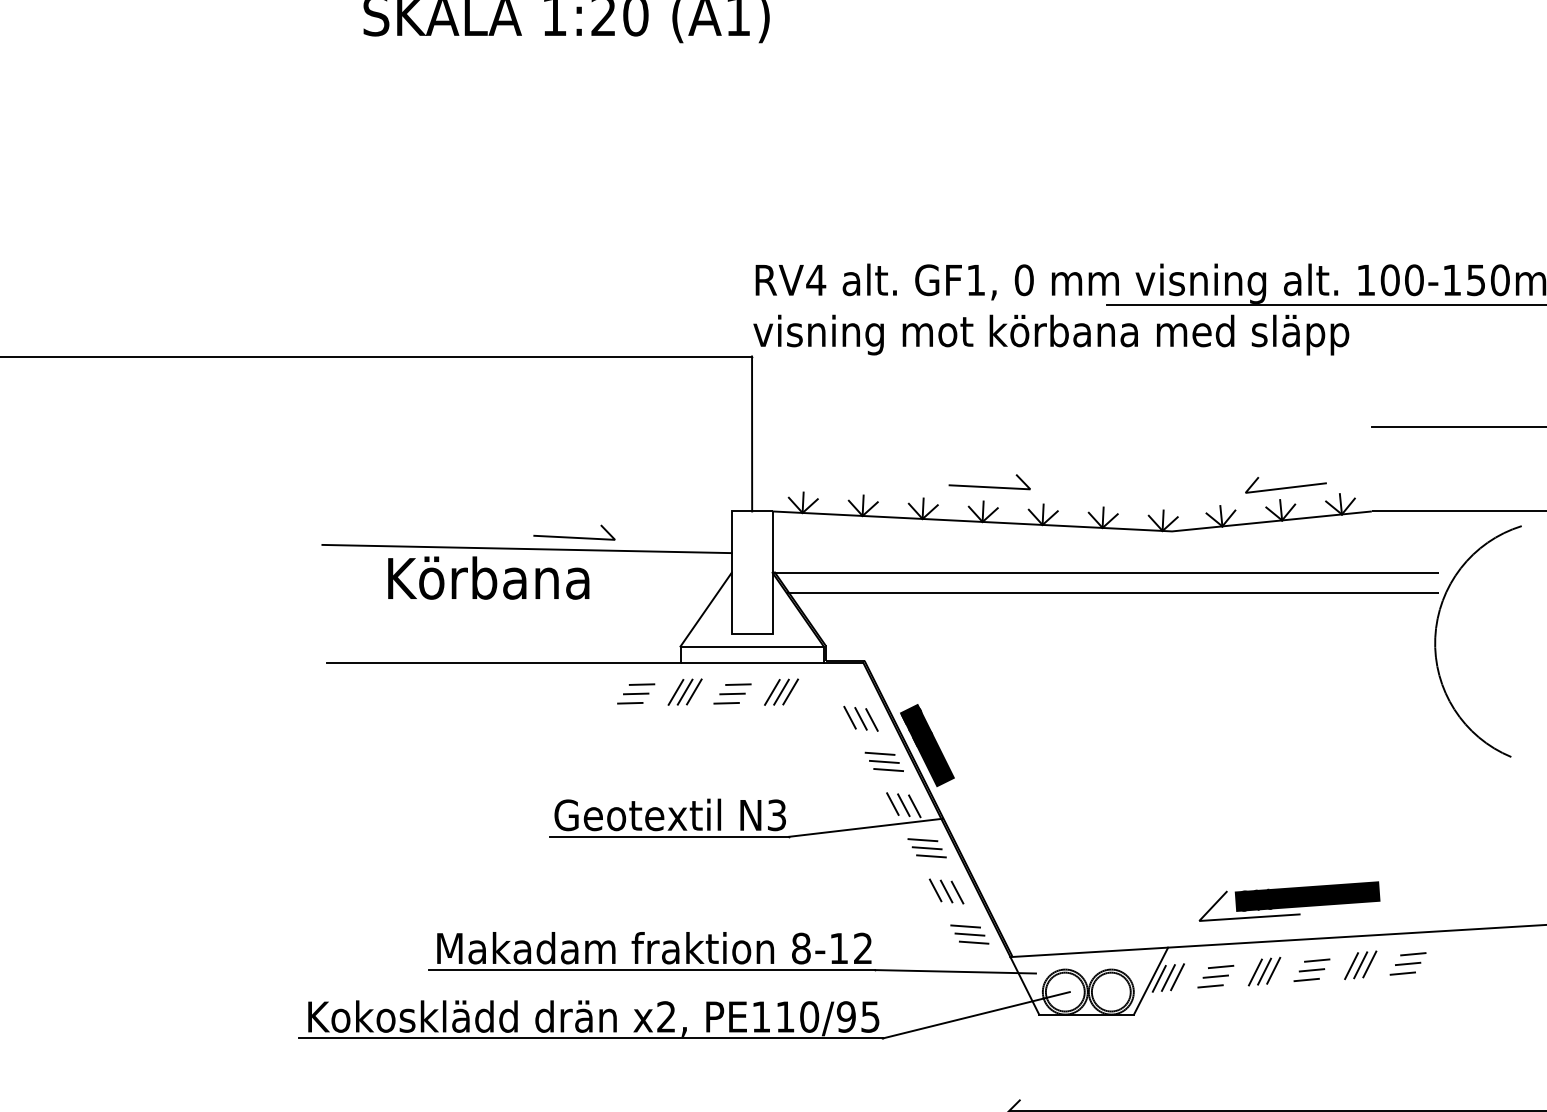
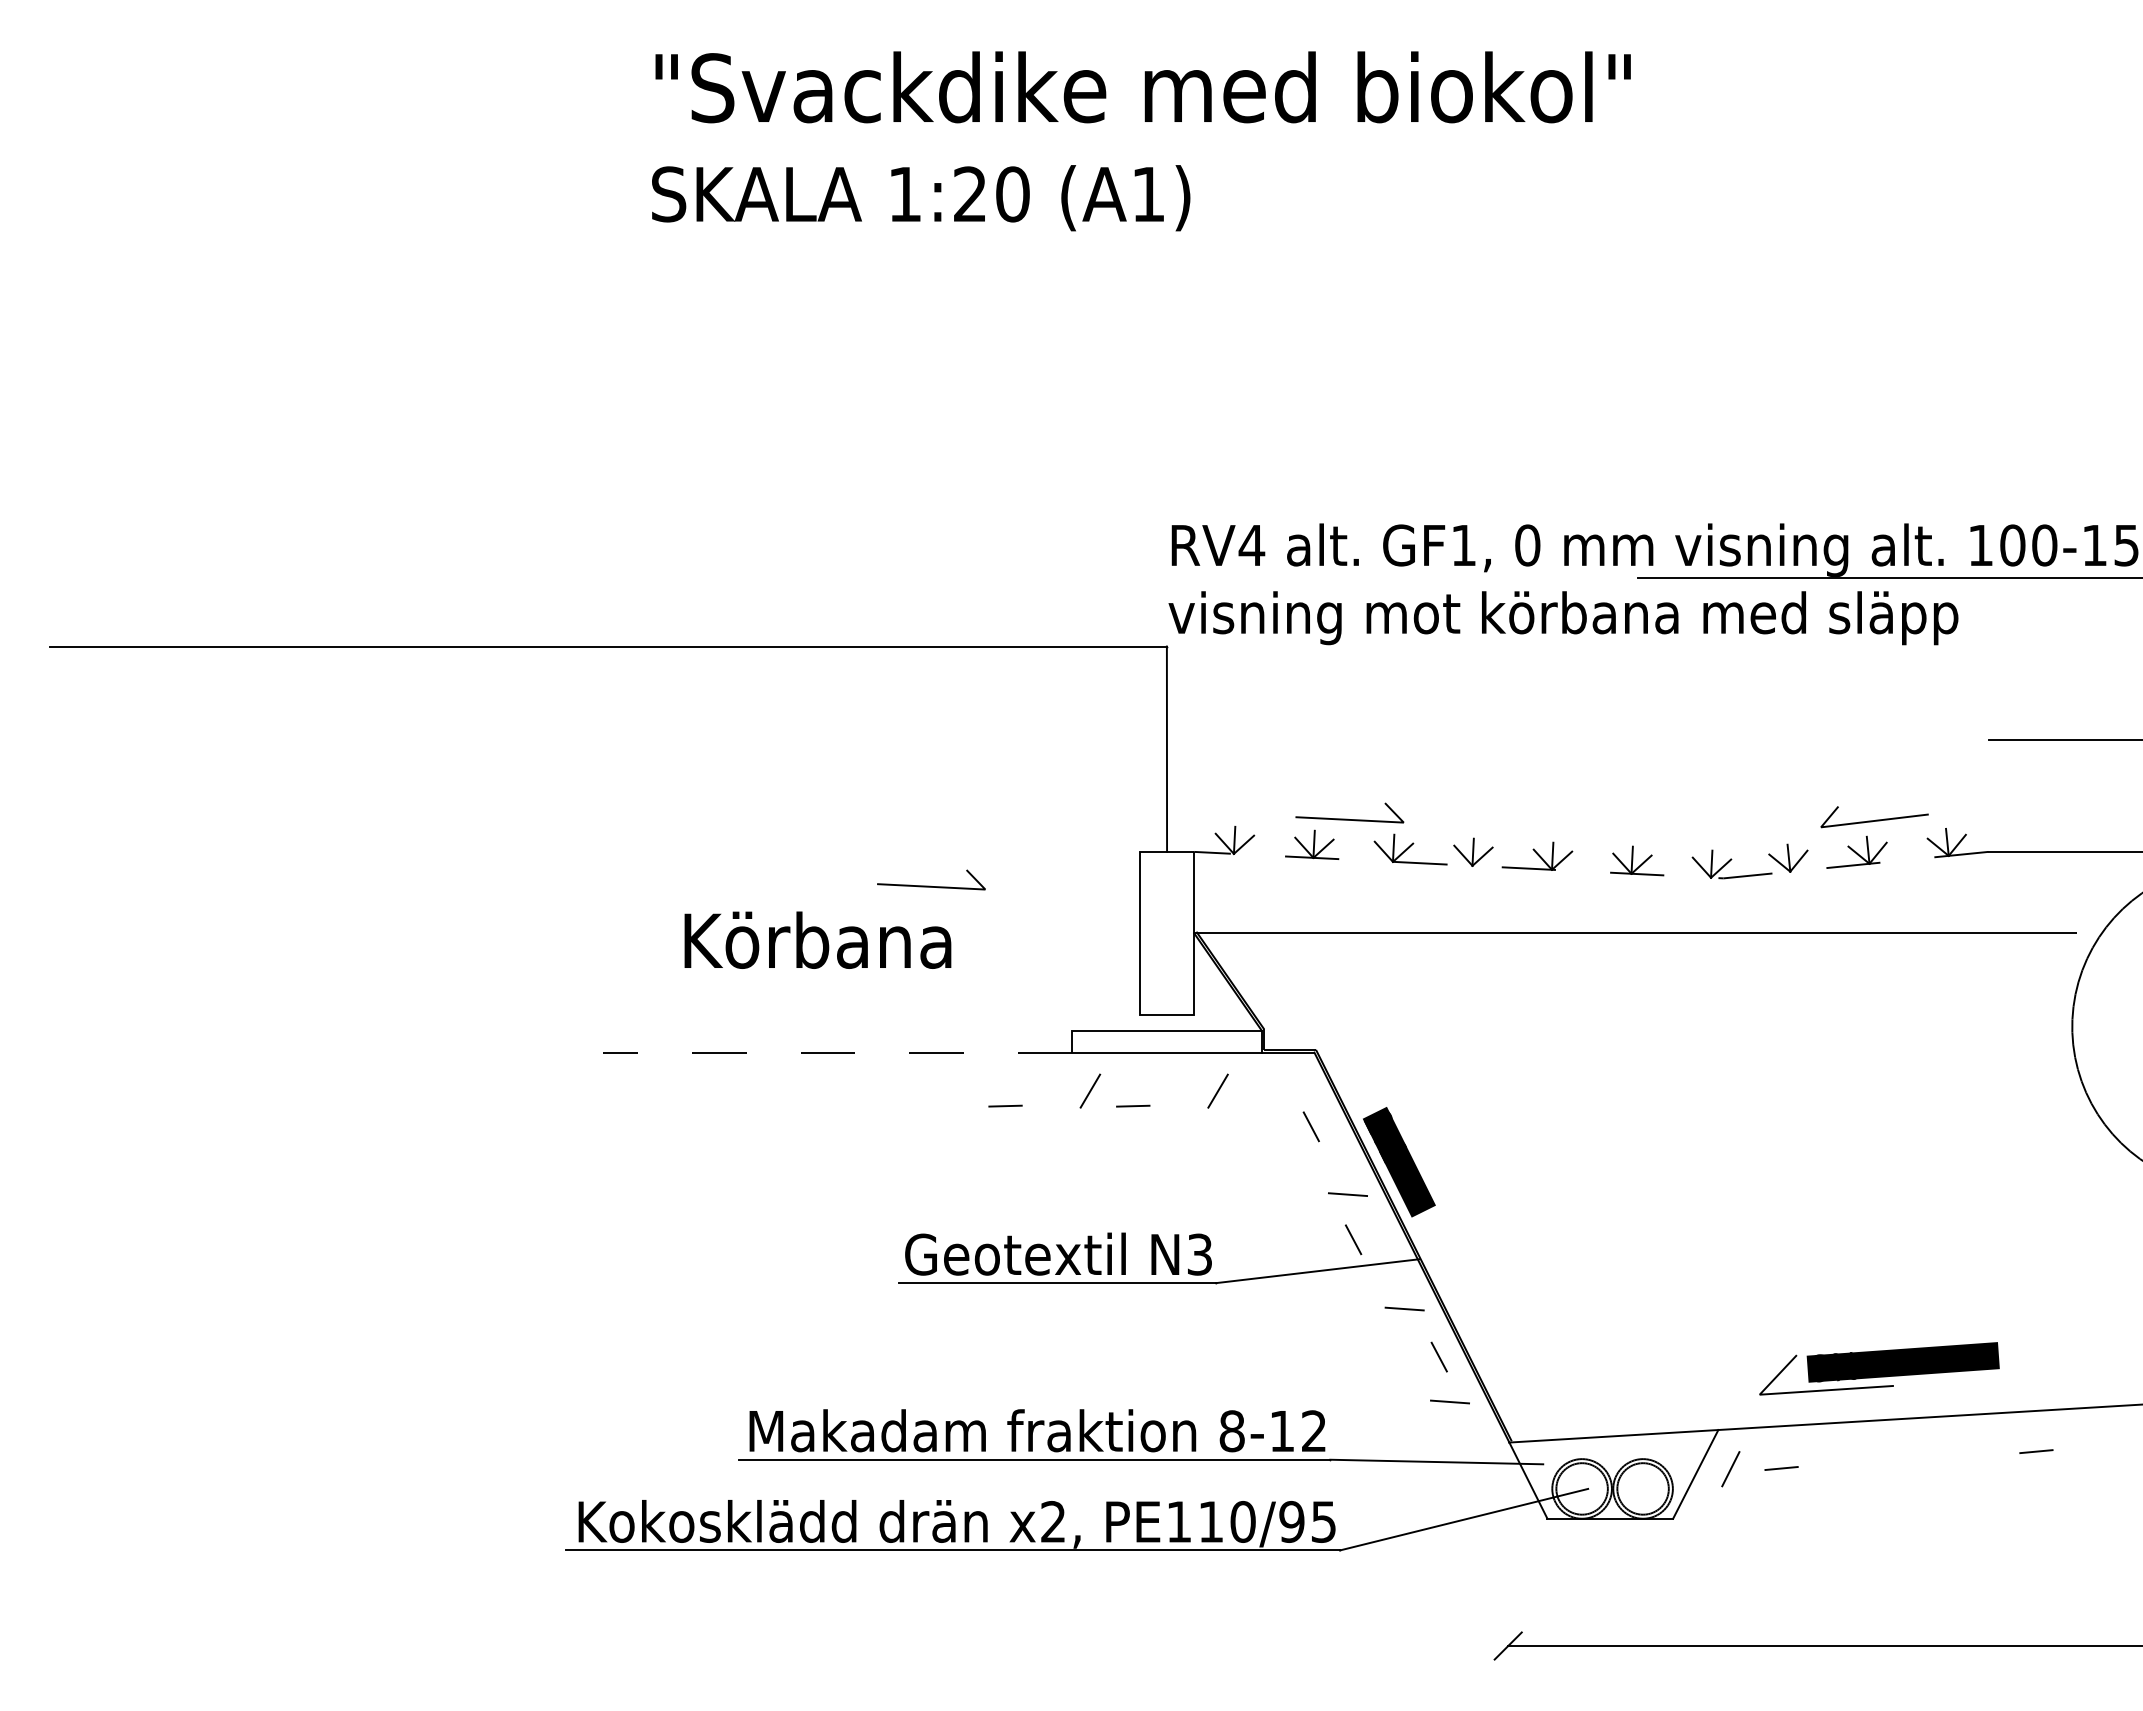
line: (987, 486) -> (1347, 818), moved
line: (1073, 526) -> (1592, 871), solid -> dashed
line: (526, 548) -> (868, 901), removed
line: (1113, 593) -> (1645, 960), removed
line: (705, 609) -> (1105, 981), removed
line: (503, 662) -> (837, 1052), solid -> dashed
line: (641, 684) -> (1020, 1081), removed
line: (738, 684) -> (1148, 1081), removed
line: (684, 691) -> (1077, 1090), removed
line: (675, 692) -> (1065, 1091), removed
line: (772, 692) -> (1193, 1091), removed
line: (781, 692) -> (1205, 1091), removed
line: (636, 693) -> (1013, 1093), removed
line: (732, 693) -> (1140, 1093), removed
line: (849, 717) -> (1296, 1125), removed
line: (871, 720) -> (1325, 1128), removed
line: (880, 753) -> (1336, 1172), removed
line: (884, 761) -> (1342, 1183), removed
line: (903, 804) -> (1367, 1240), removed
line: (914, 806) -> (1382, 1242), removed
line: (923, 840) -> (1393, 1287), removed
line: (926, 848) -> (1398, 1298), removed
line: (935, 889) -> (1409, 1353), removed
line: (946, 891) -> (1424, 1355), removed
line: (969, 934) -> (1455, 1412), removed
line: (974, 942) -> (1461, 1423), removed
line: (1413, 954) -> (2043, 1438), removed
line: (1316, 960) -> (1915, 1446), removed
line: (1369, 964) -> (1985, 1452), removed
line: (1360, 965) -> (1973, 1453), removed
line: (1221, 966) -> (1788, 1455), removed
line: (1351, 966) -> (1961, 1454), removed
line: (1311, 969) -> (1908, 1459), removed
line: (1273, 970) -> (1857, 1460), removed
line: (1264, 971) -> (1845, 1461), removed
line: (1254, 972) -> (1833, 1462), removed
line: (1402, 972) -> (2029, 1463), removed
line: (1159, 978) -> (1706, 1471), removed
line: (1168, 978) -> (1718, 1470), removed
line: (1306, 979) -> (1901, 1472), removed
line: (1210, 985) -> (1774, 1480), removed

